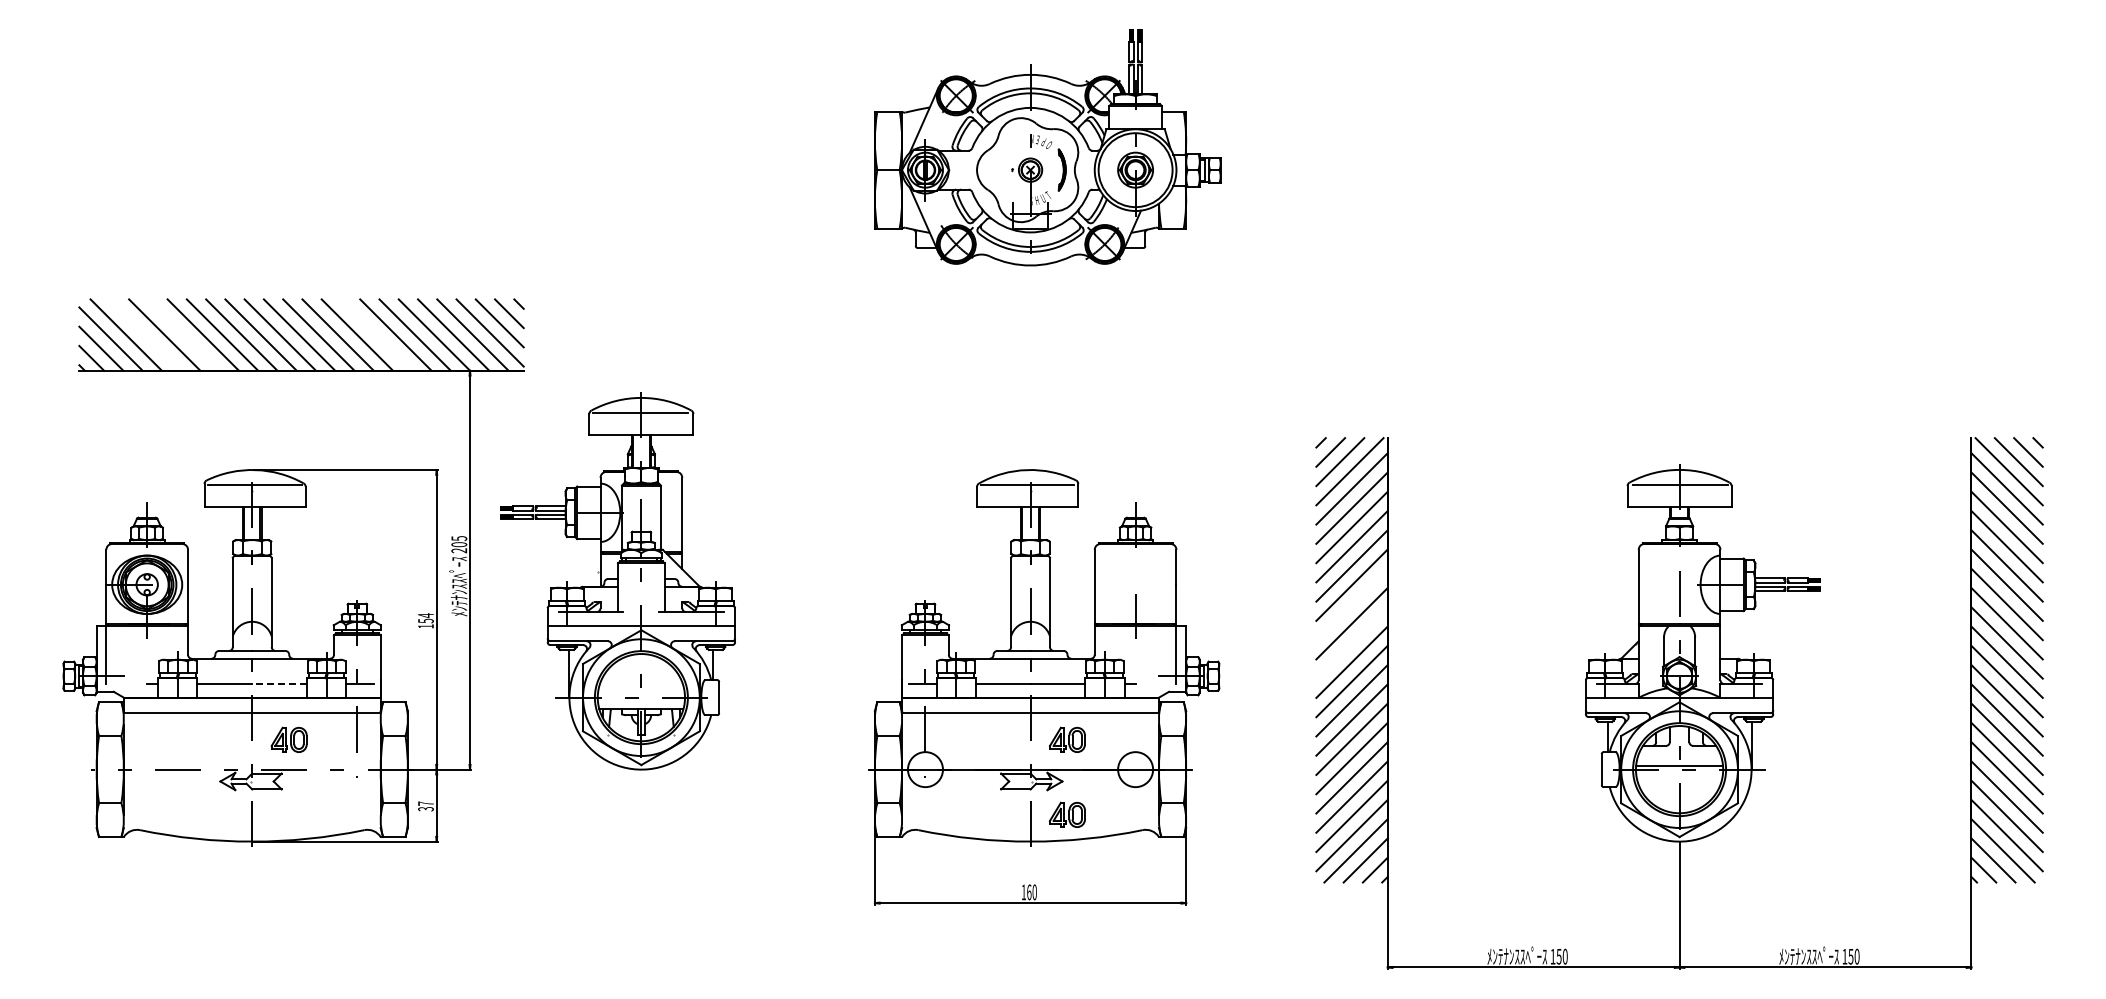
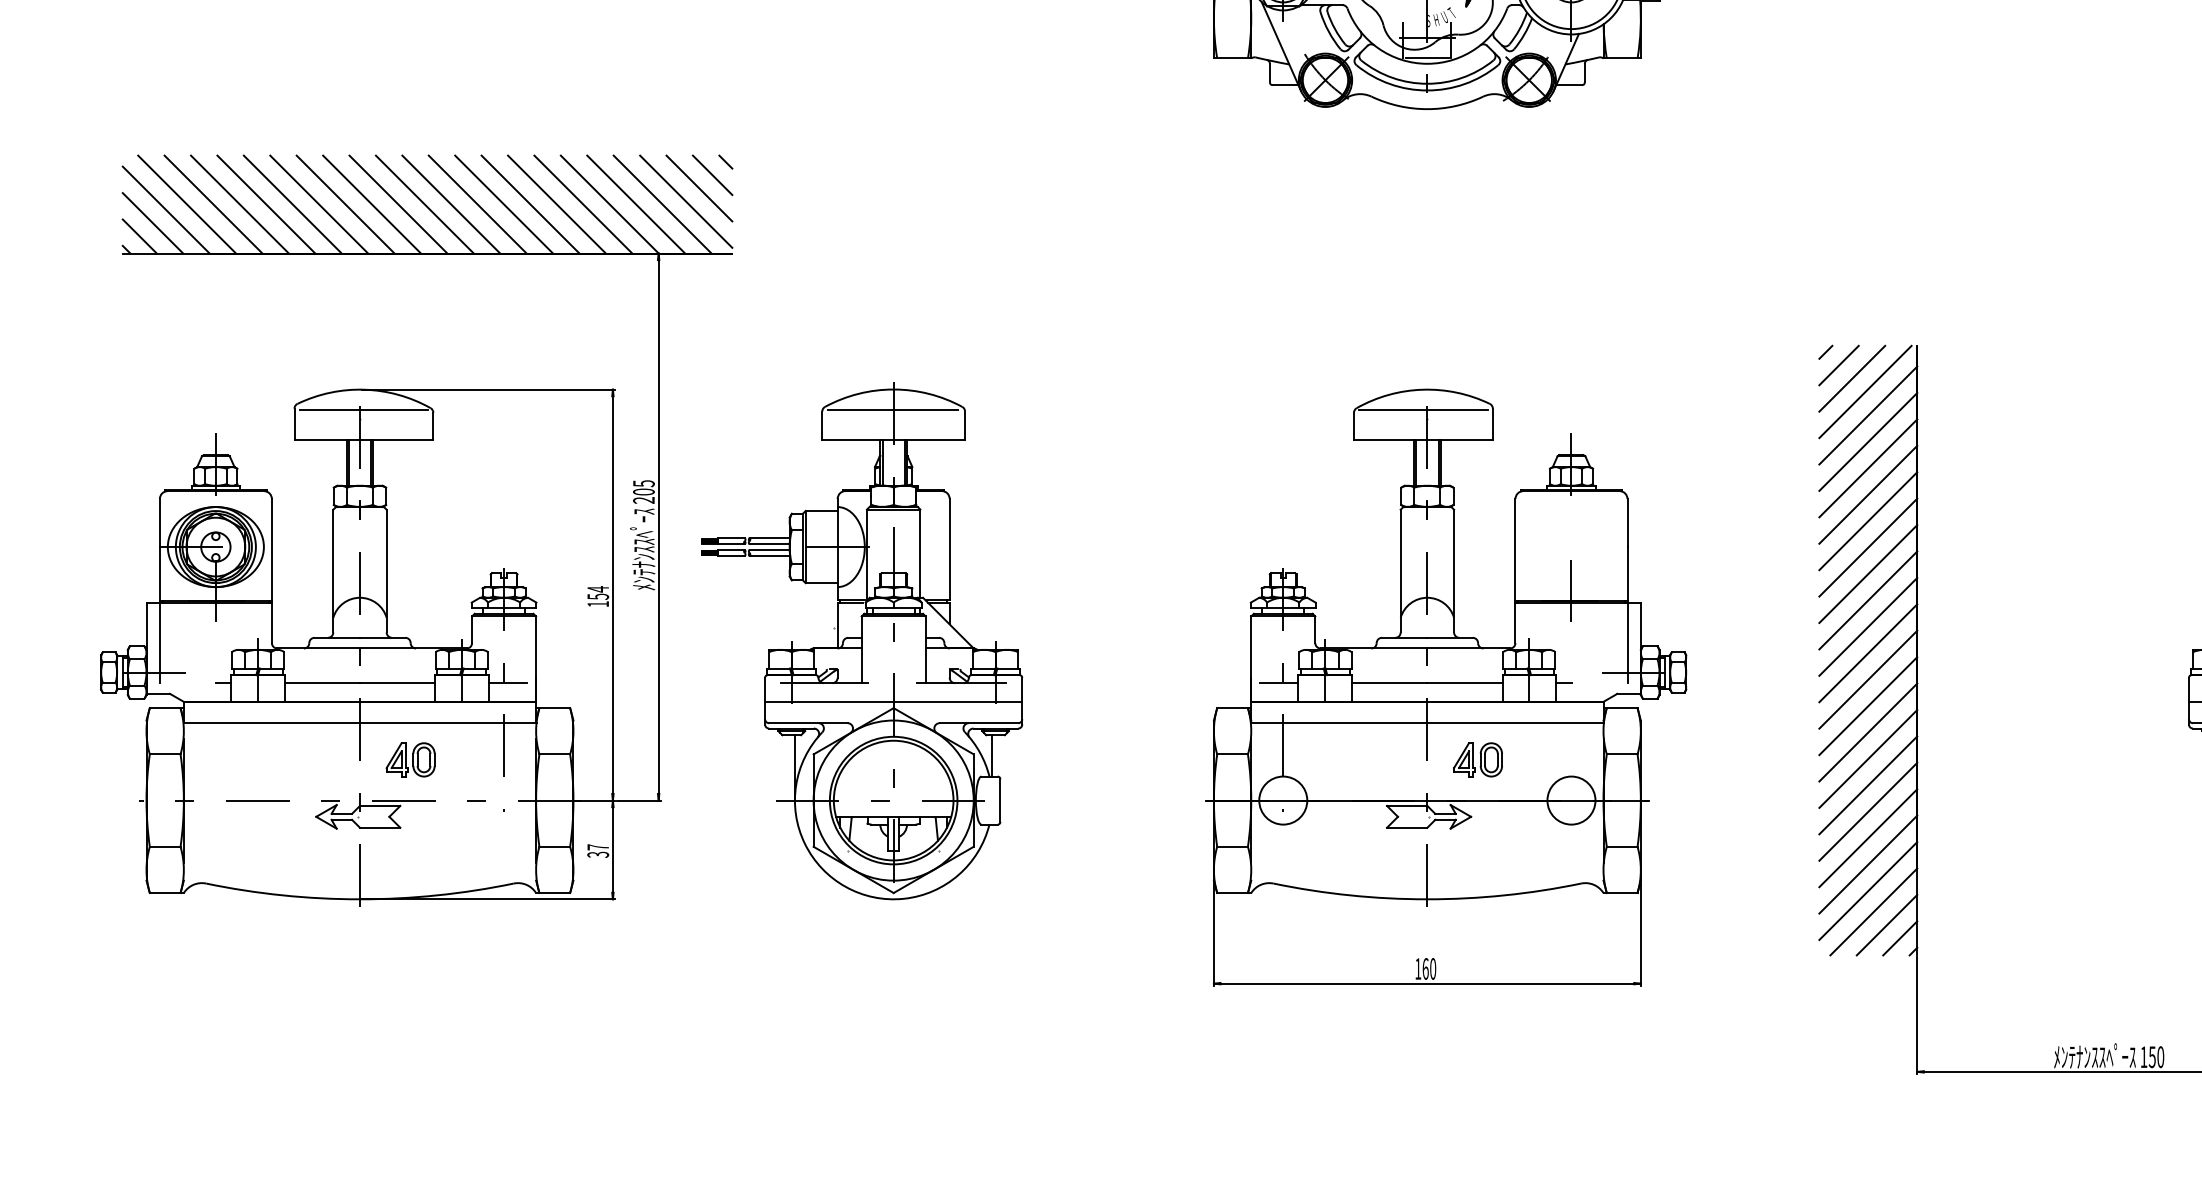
line: (145, 334) -> (213, 203), added
line: (183, 334) -> (265, 203), added
line: (376, 334) -> (530, 203), added
part: (617, 581) -> (860, 641), moved
line: (1351, 604) -> (1867, 574), added
line: (1351, 642) -> (1867, 626), added
line: (279, 684) -> (397, 683), dashed -> solid
part: (1067, 814) -> (1478, 862), removed

